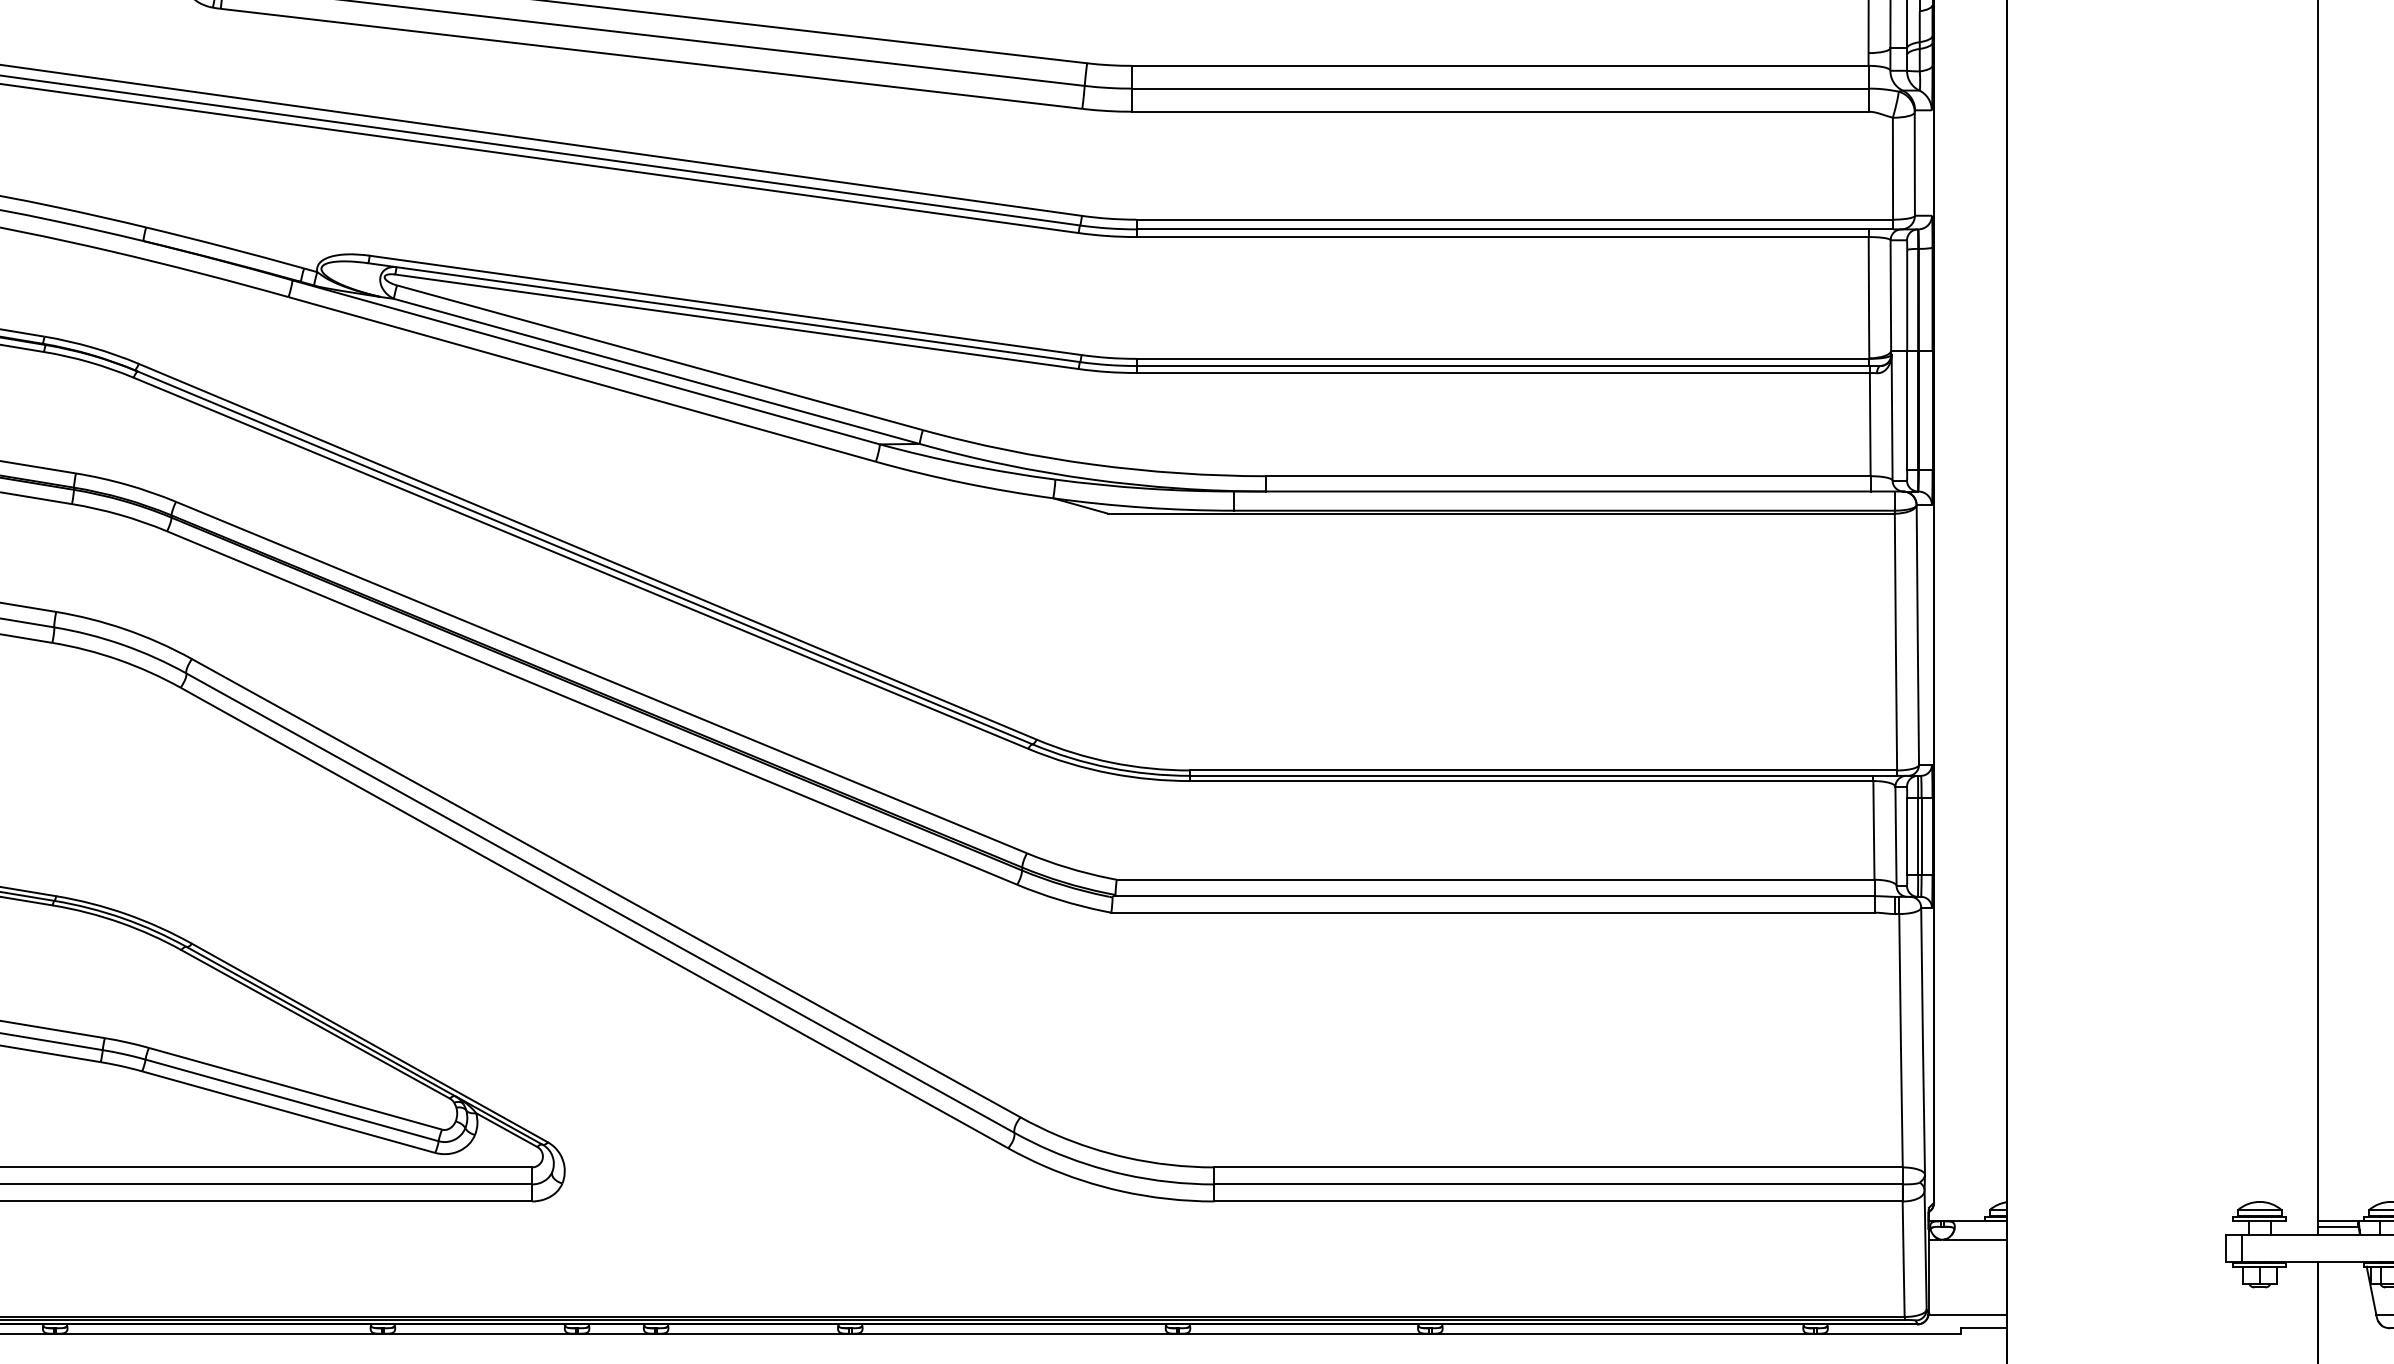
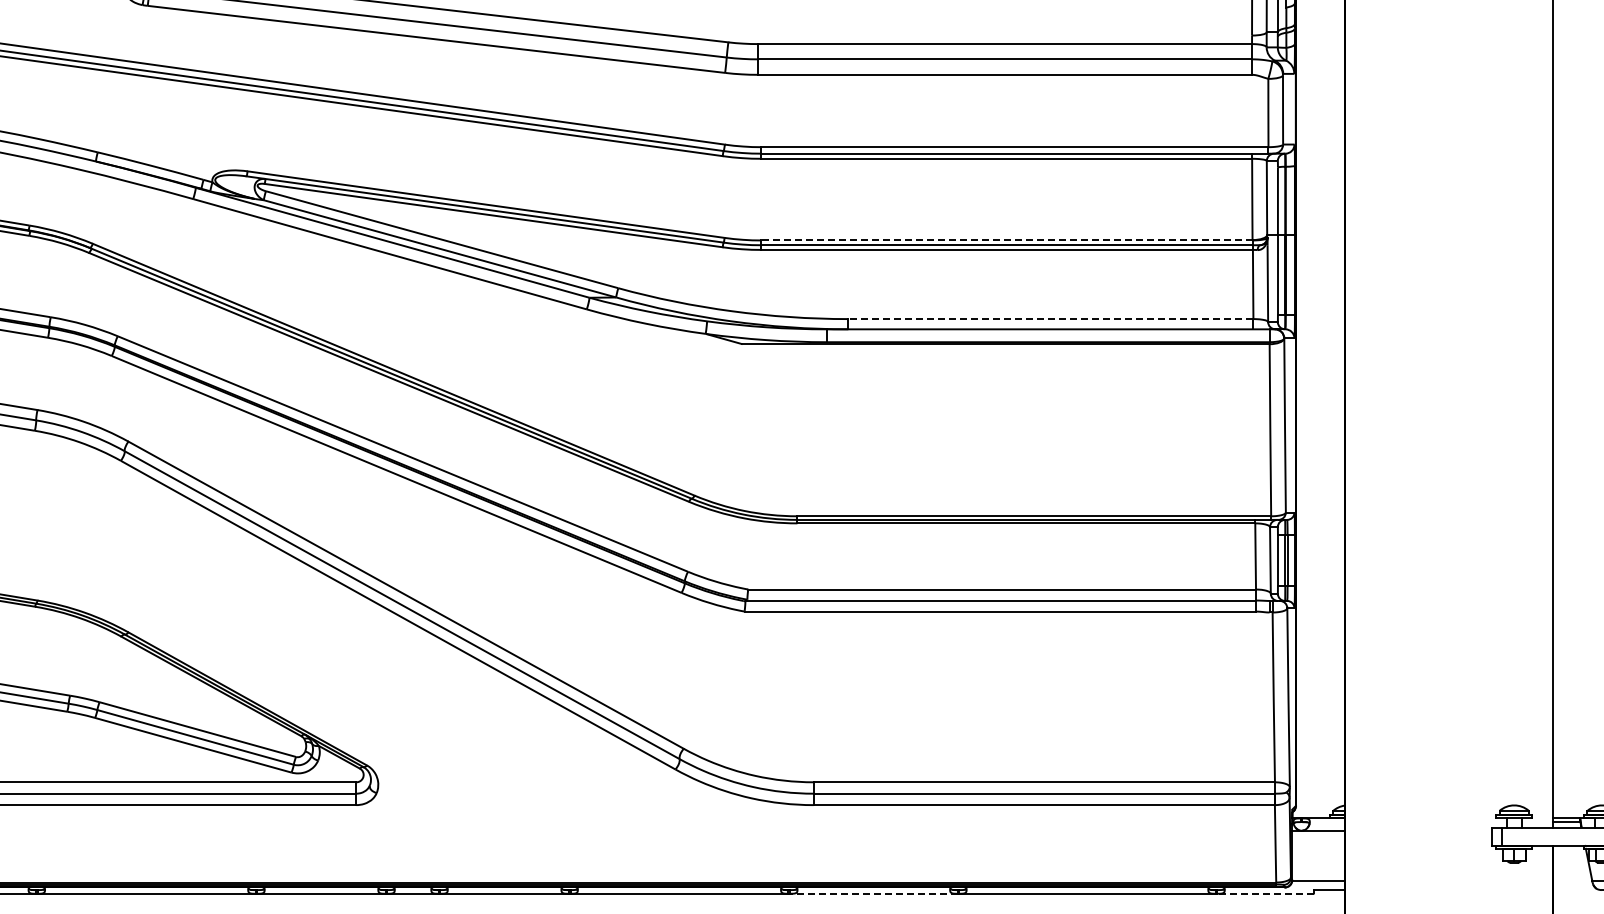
line: (1503, 358) -> (1007, 240), solid -> dashed
line: (1567, 476) -> (1050, 319), solid -> dashed
line: (1303, 1333) -> (873, 893), solid -> dashed
line: (1888, 1333) -> (1265, 893), solid -> dashed

